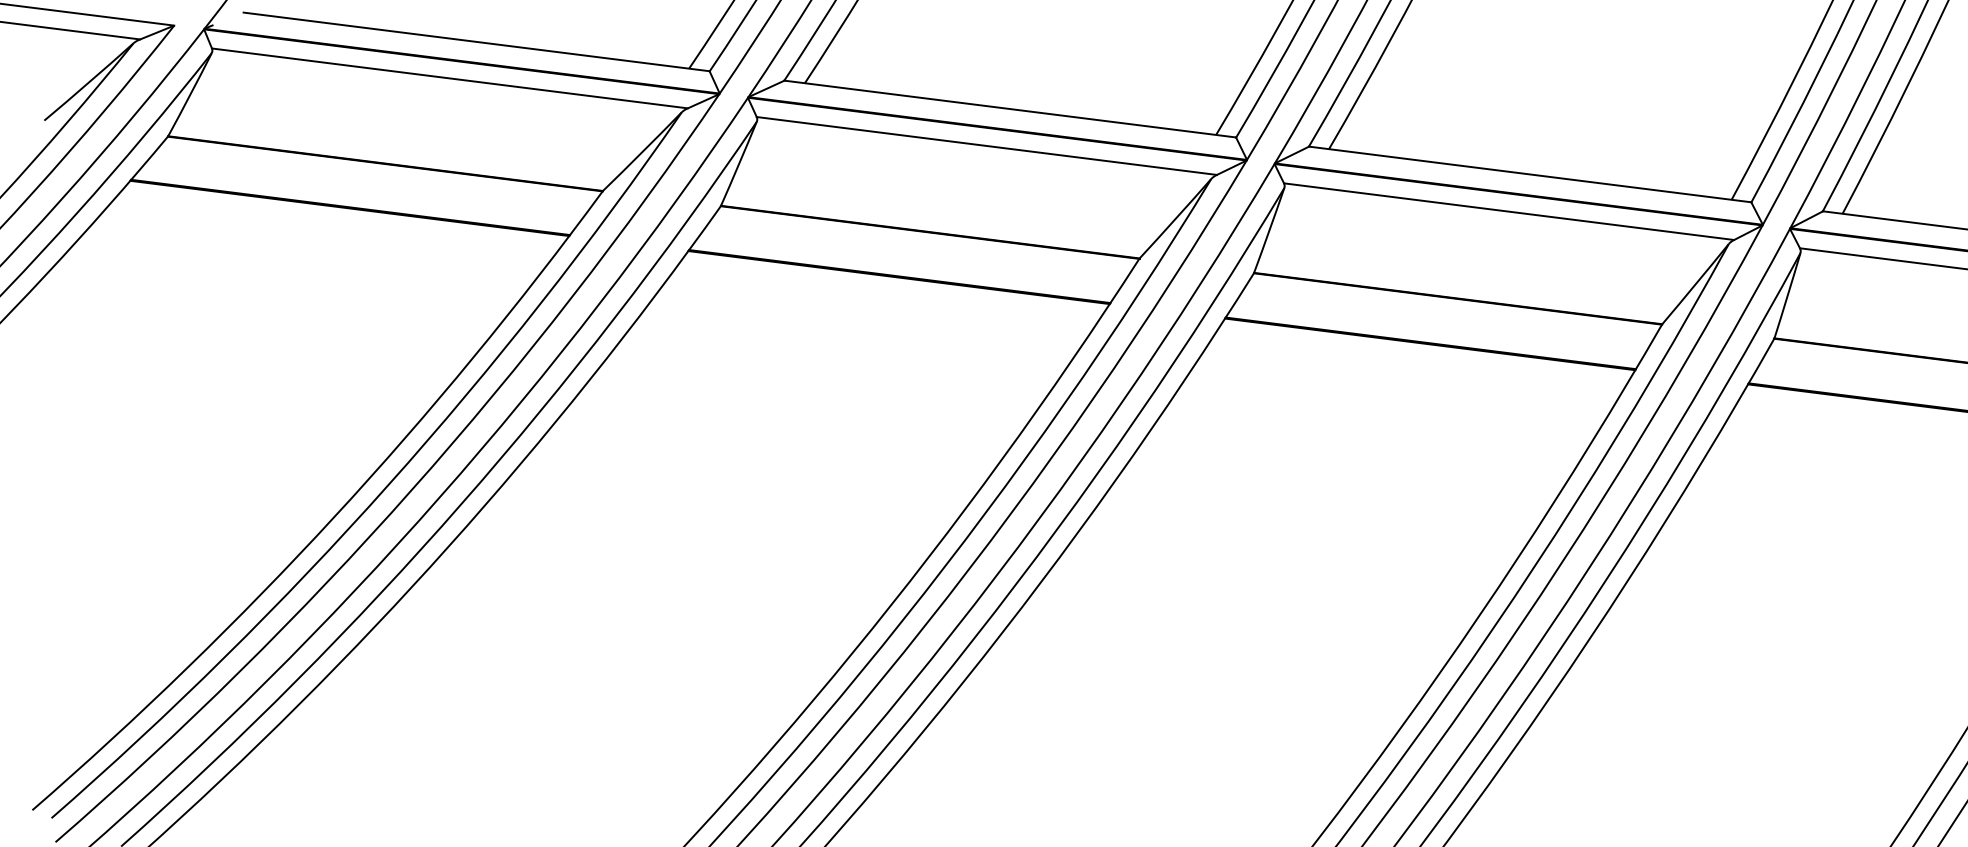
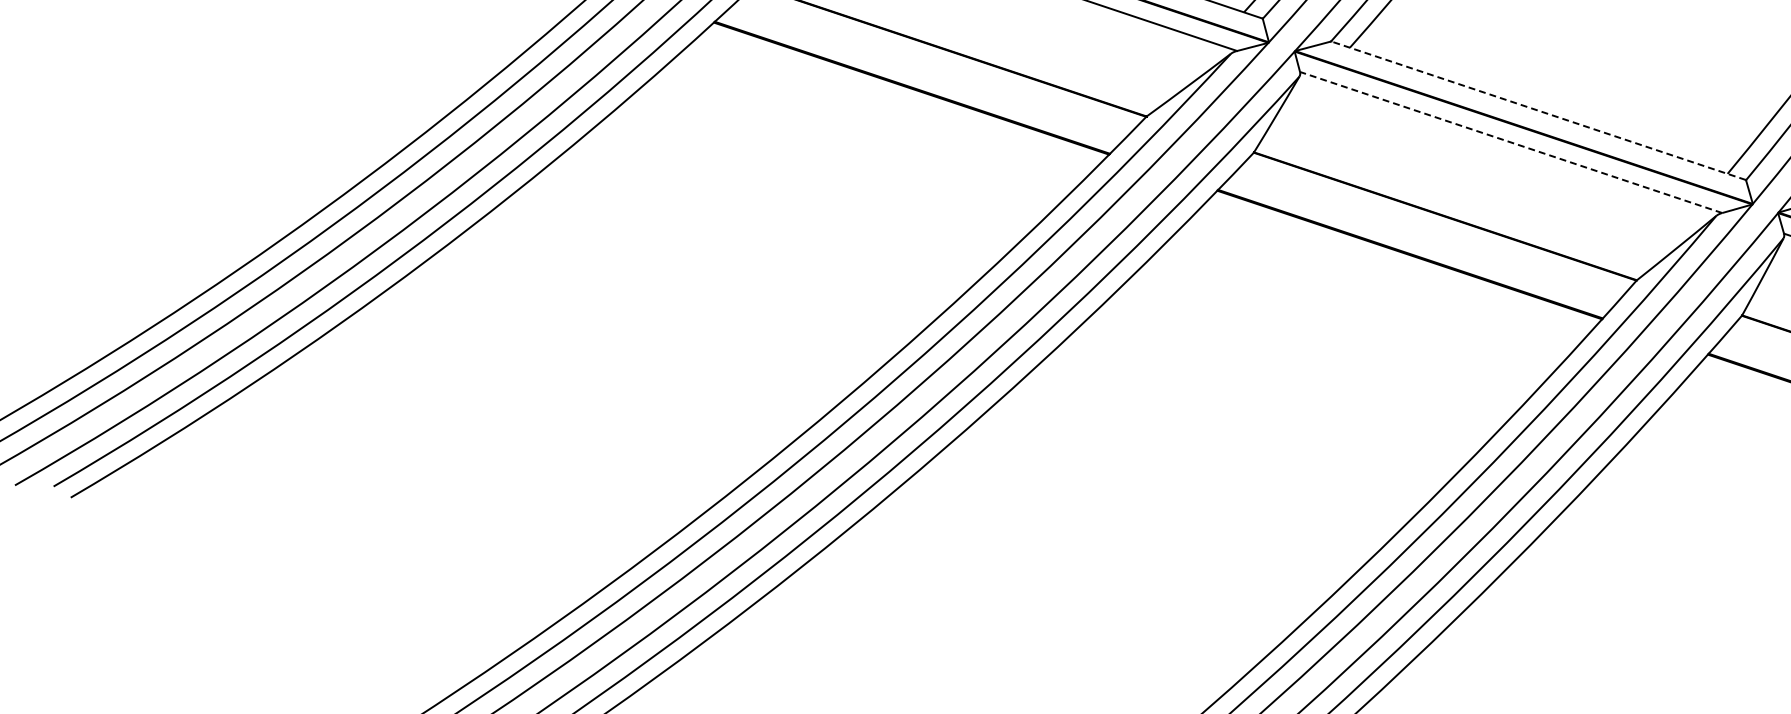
line: (1530, 174) -> (1538, 110), solid -> dashed
line: (1509, 211) -> (1511, 142), solid -> dashed

